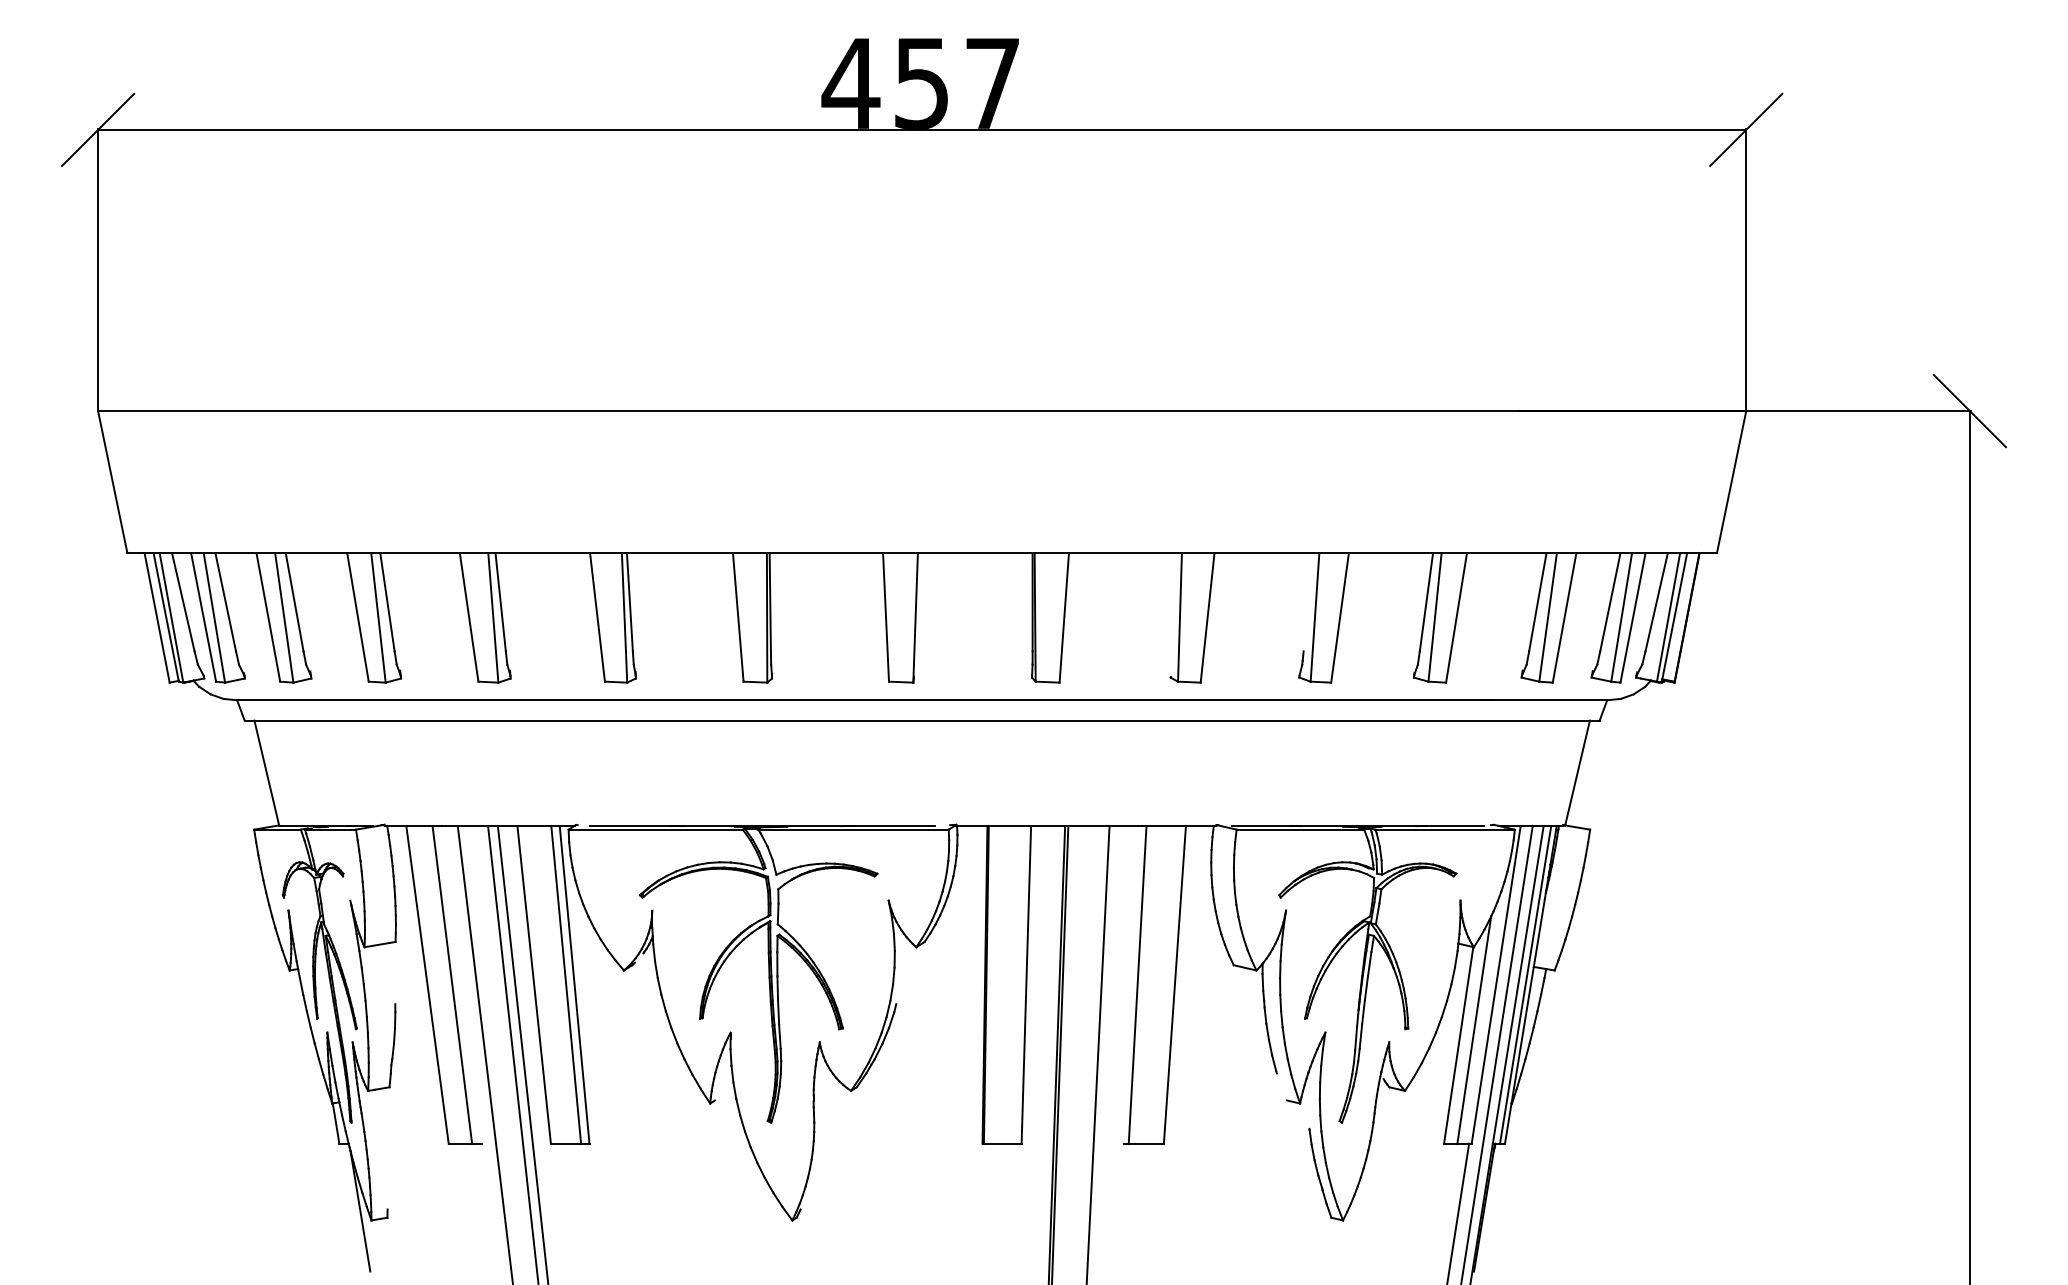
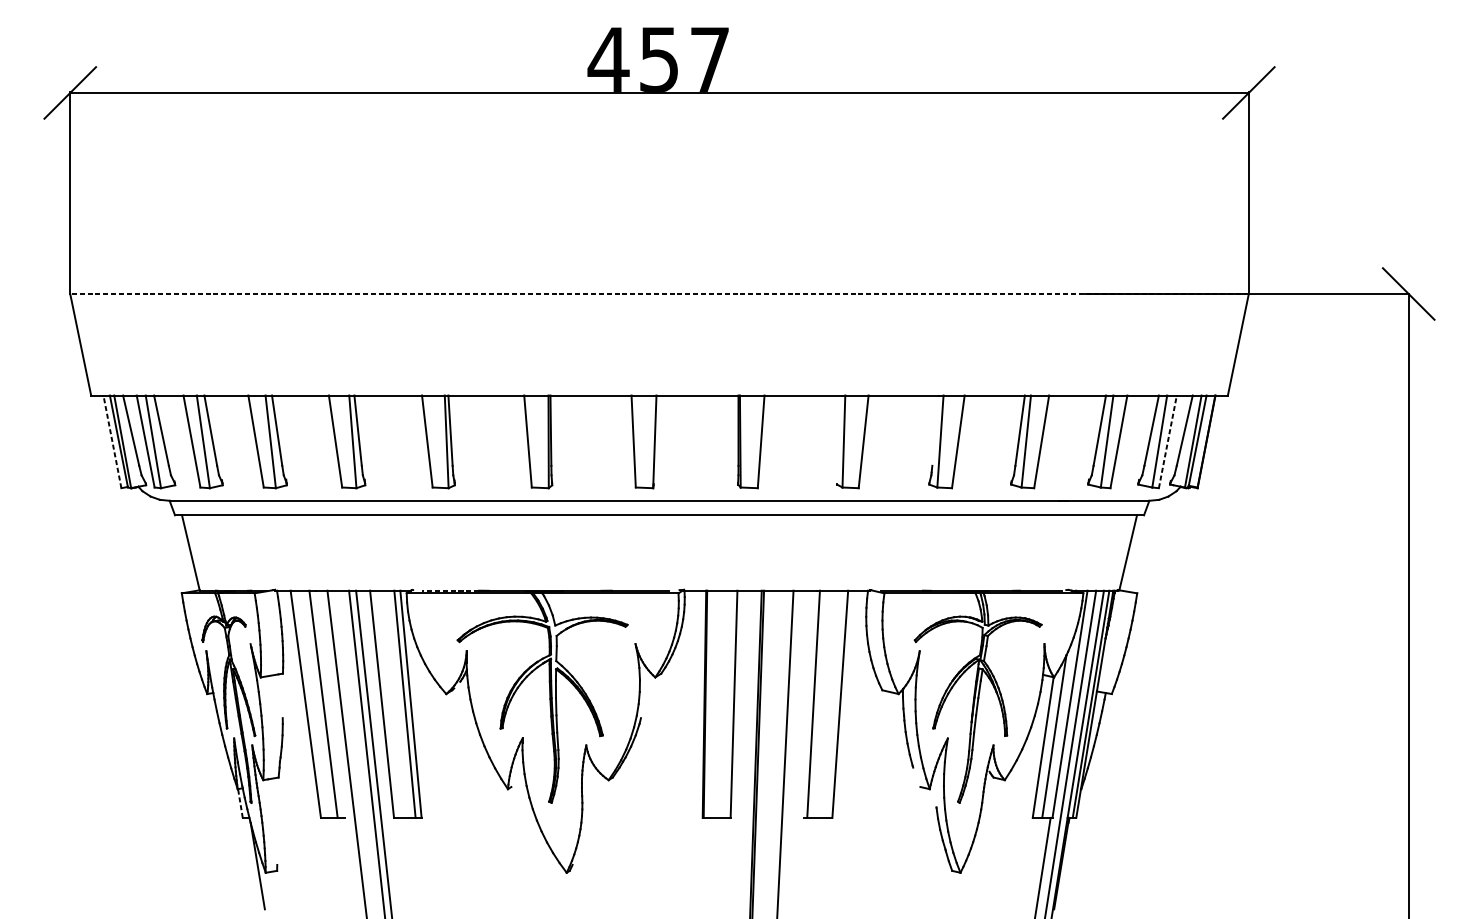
line: (921, 411) -> (659, 294), solid -> dashed
line: (157, 617) -> (112, 441), solid -> dashed
line: (1633, 617) -> (1168, 441), solid -> dashed
line: (630, 825) -> (450, 590), solid -> dashed
line: (336, 1123) -> (240, 803), solid -> dashed

